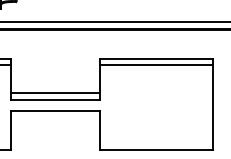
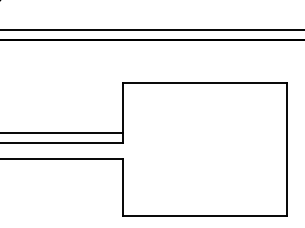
line: (156, 65) -> (205, 92), removed

